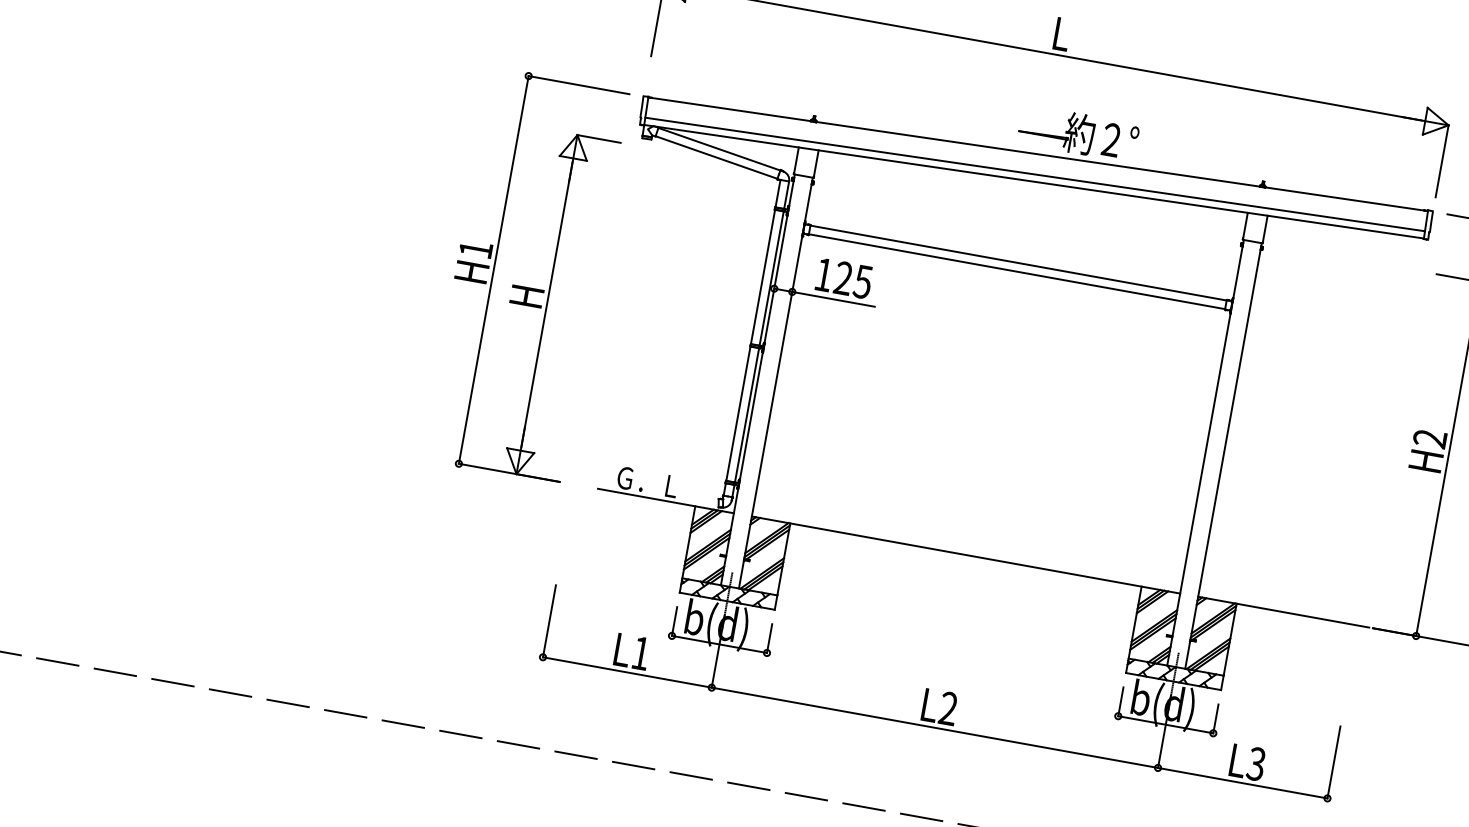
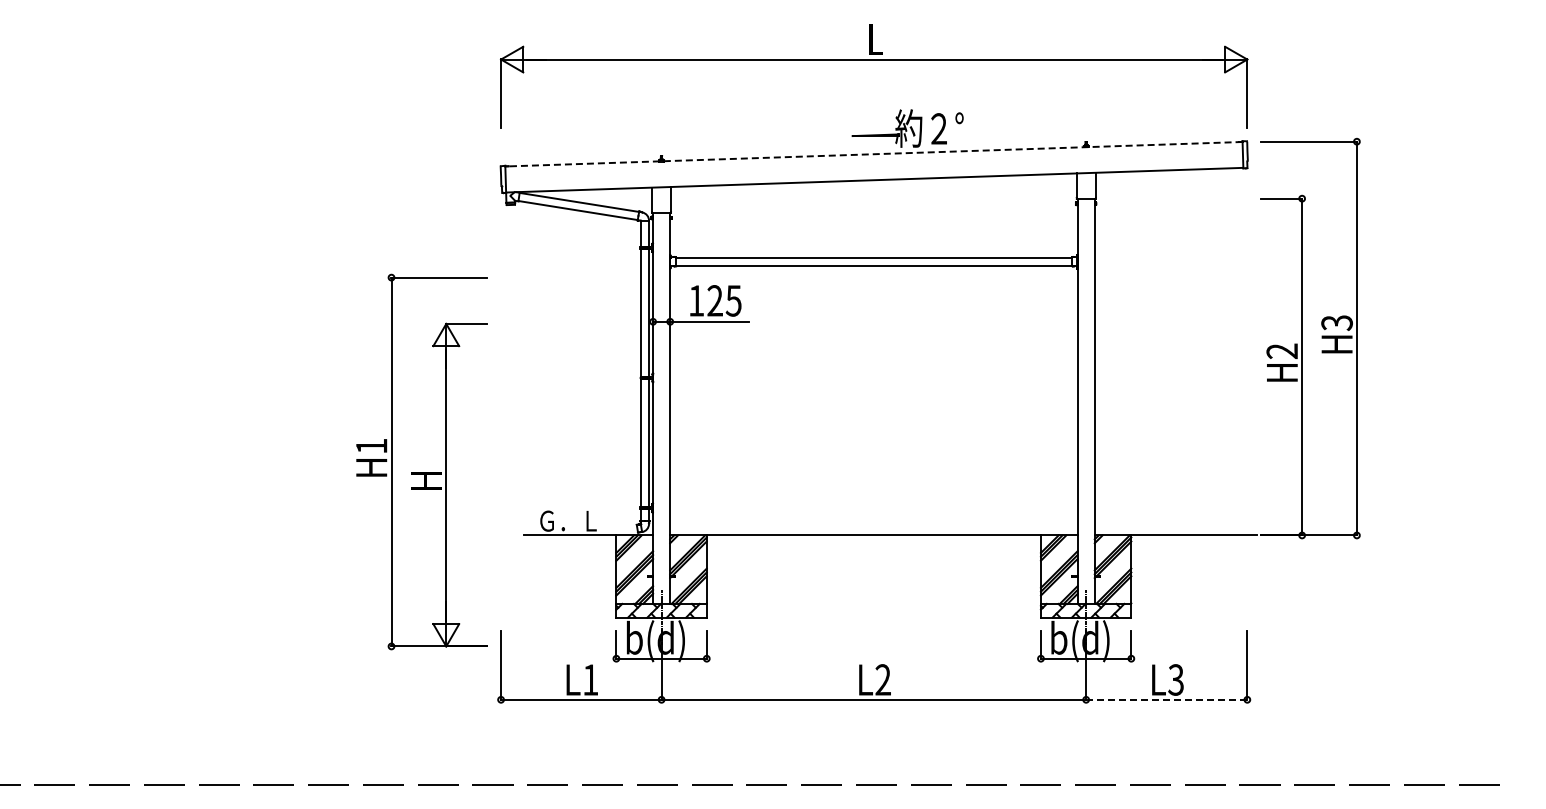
line: (1037, 154) -> (873, 154), solid -> dashed
line: (1035, 174) -> (874, 173), removed
part: (523, 286) -> (421, 472), moved
line: (1242, 782) -> (1166, 699), solid -> dashed

